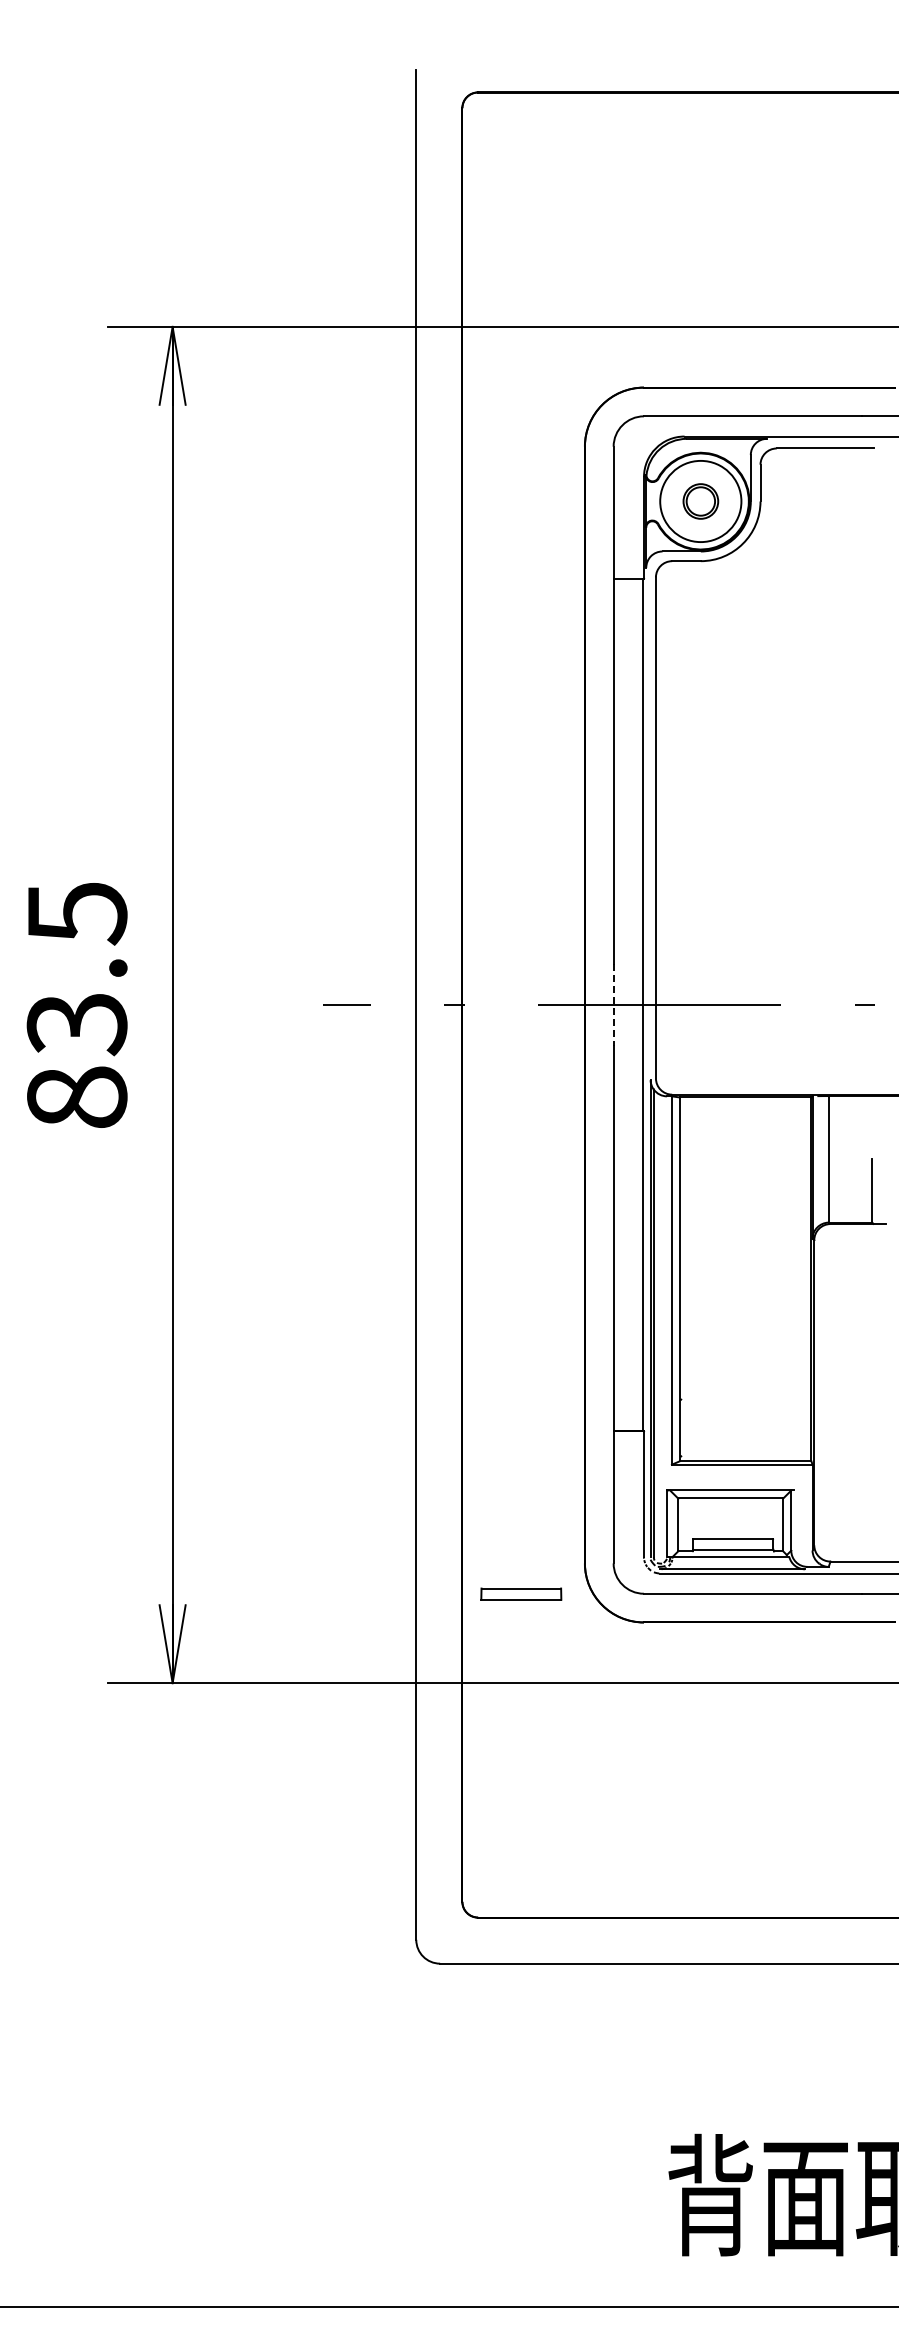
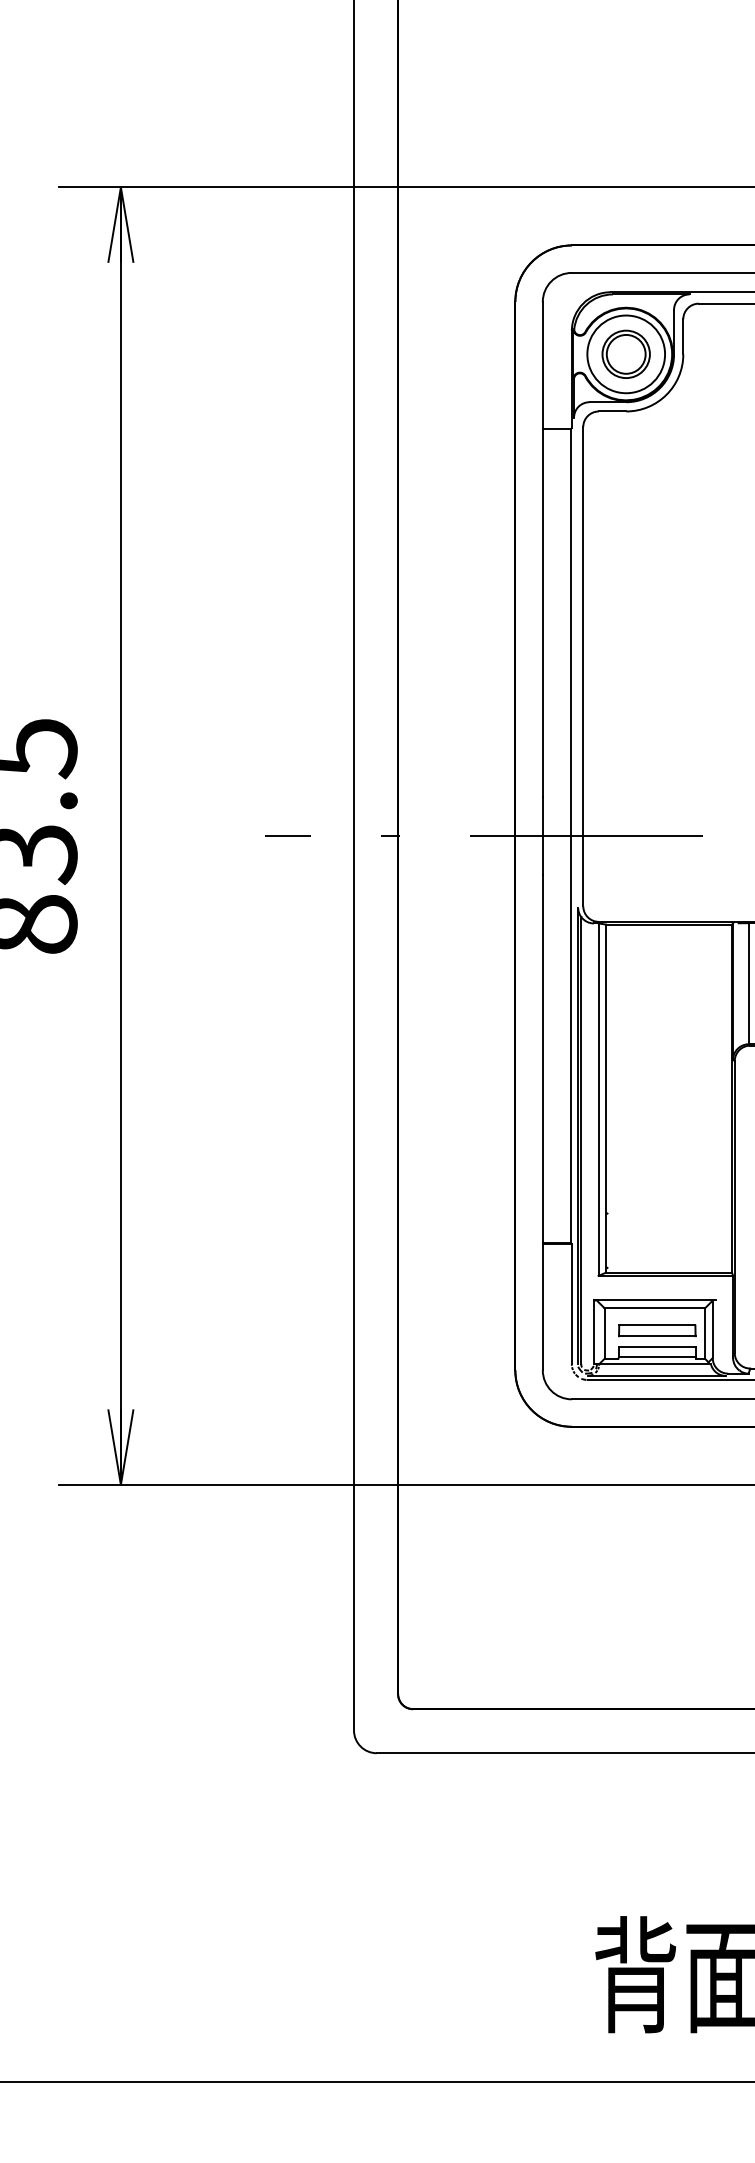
part: (700, 501) -> (625, 354), size x1.43
line: (613, 1005) -> (542, 836), dashed -> solid
part: (521, 1593) -> (657, 1330), moved

